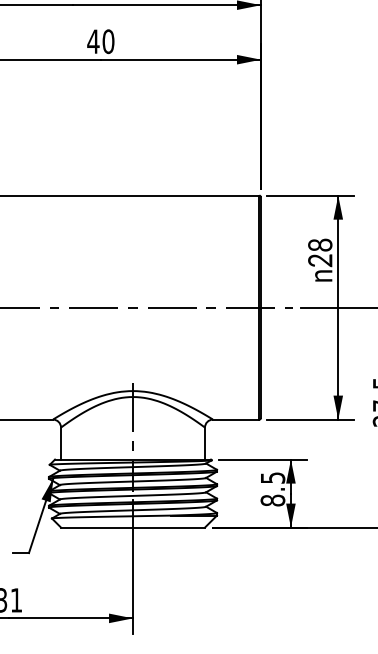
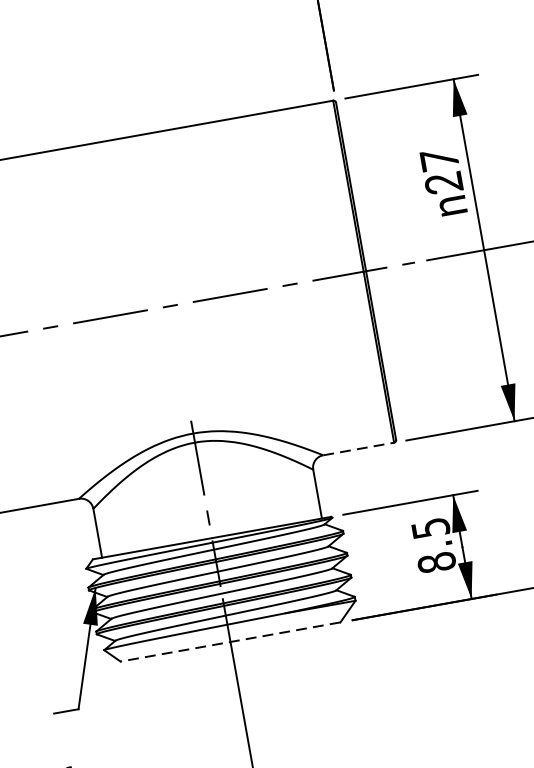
text: (320, 244) -> (439, 158), 28 -> 27
line: (236, 419) -> (359, 448), solid -> dashed
line: (133, 527) -> (231, 641), solid -> dashed

